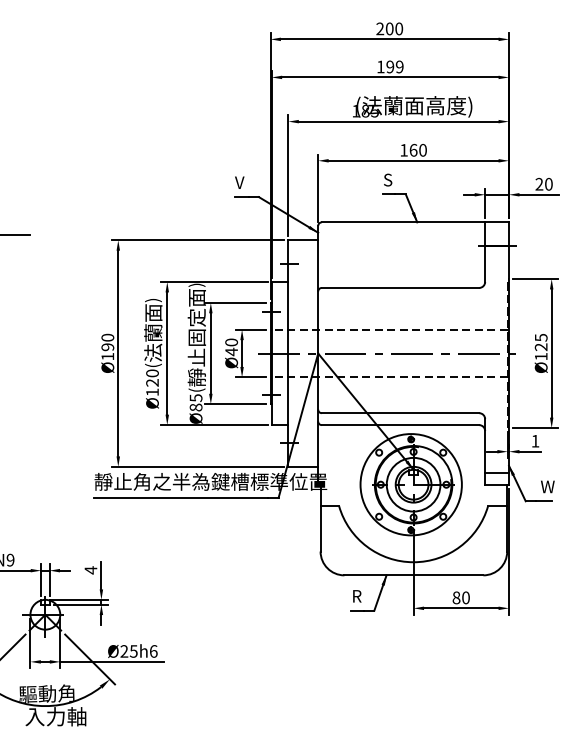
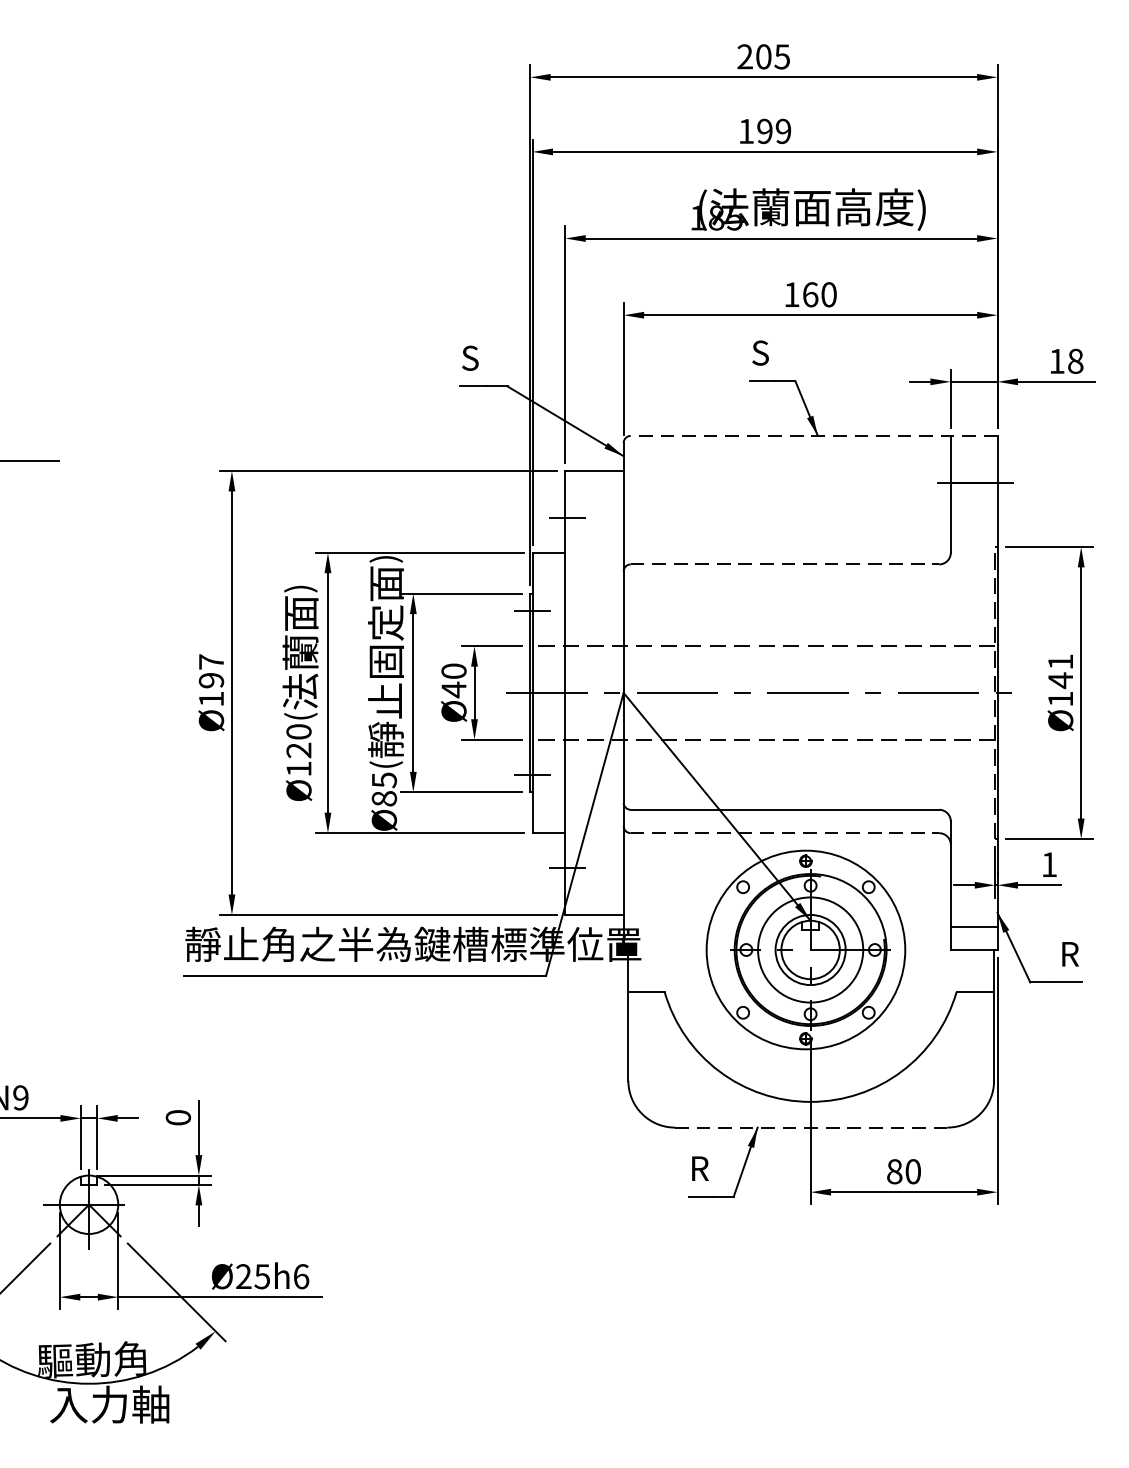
text: (399, 28) -> (782, 56), 200 -> 205
text: (239, 182) -> (469, 357), V -> S
text: (543, 183) -> (1065, 359), 20 -> 18
line: (415, 222) -> (814, 436), solid -> dashed
line: (400, 287) -> (784, 563), solid -> dashed
text: (107, 337) -> (210, 661), Ø190 -> Ø197
text: (540, 342) -> (1059, 671), Ø125 -> Ø141
line: (400, 425) -> (784, 833), solid -> dashed
text: (547, 486) -> (1072, 953), W -> R
text: (90, 570) -> (177, 1118), 4 -> 0
line: (413, 575) -> (810, 1127), solid -> dashed

